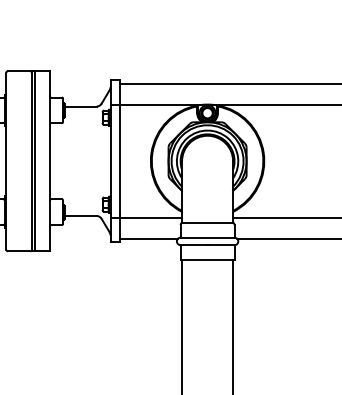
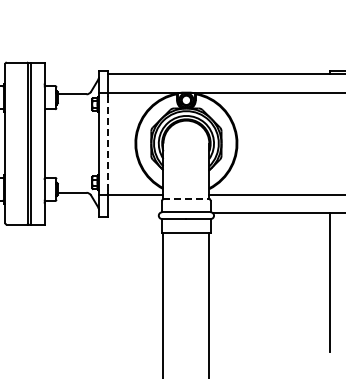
line: (119, 161) -> (107, 143), solid -> dashed
line: (207, 222) -> (186, 198), solid -> dashed
line: (148, 238) -> (133, 213), removed

